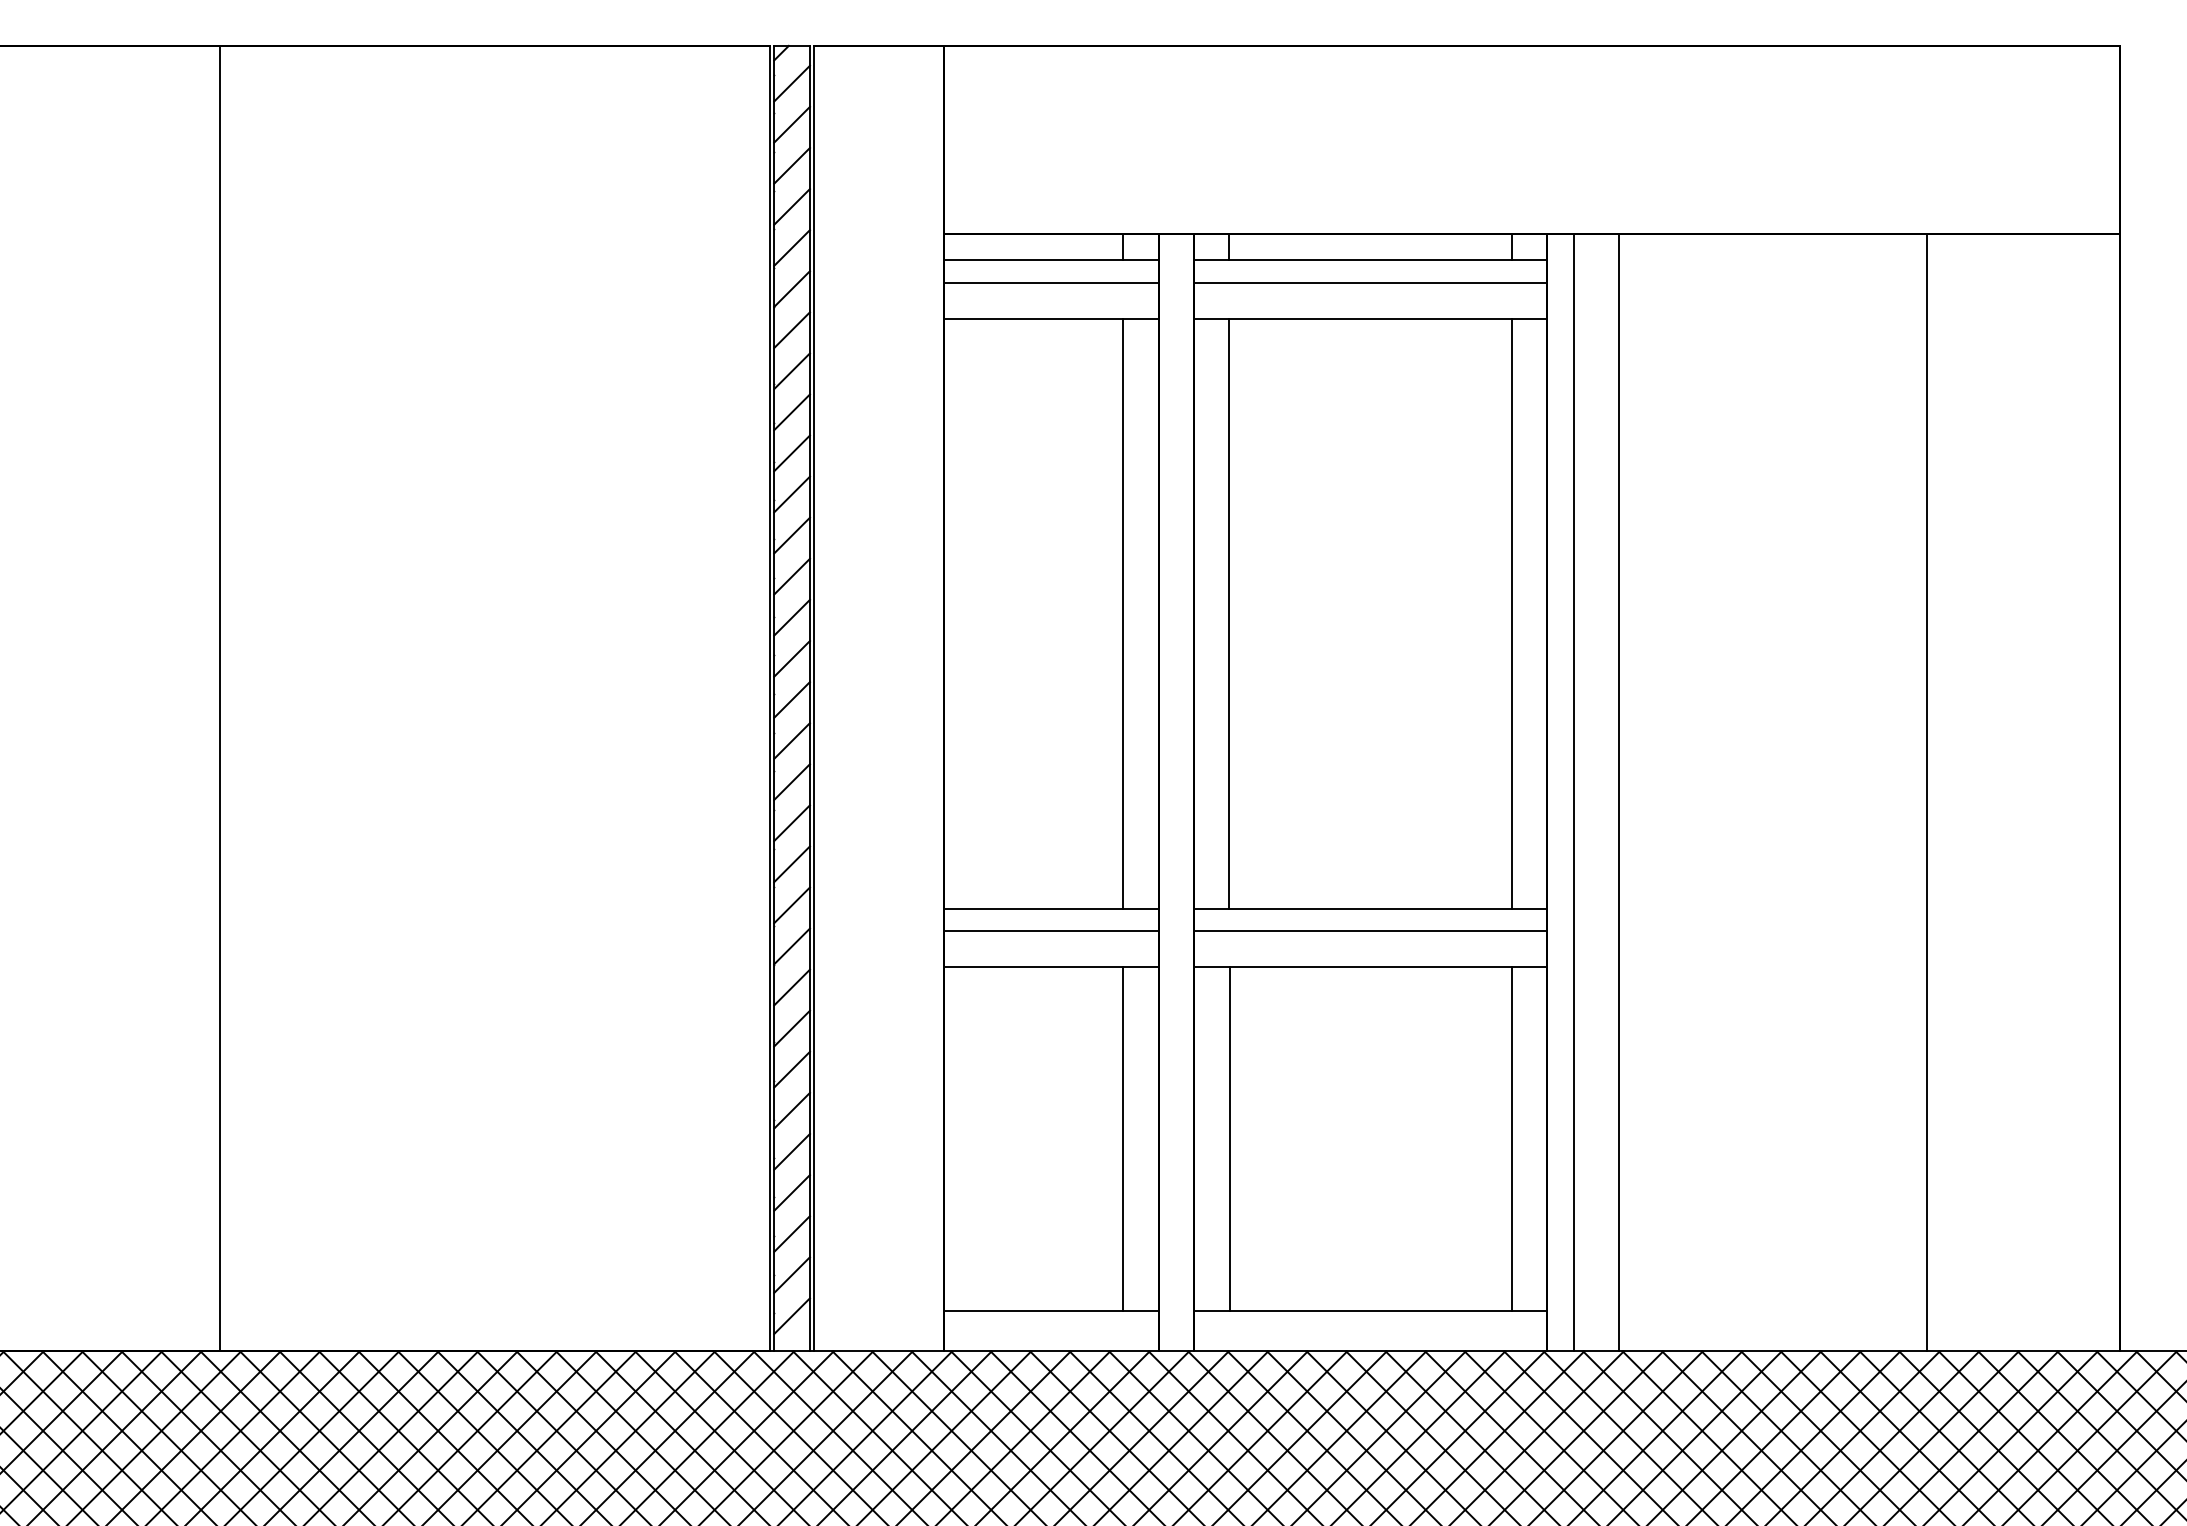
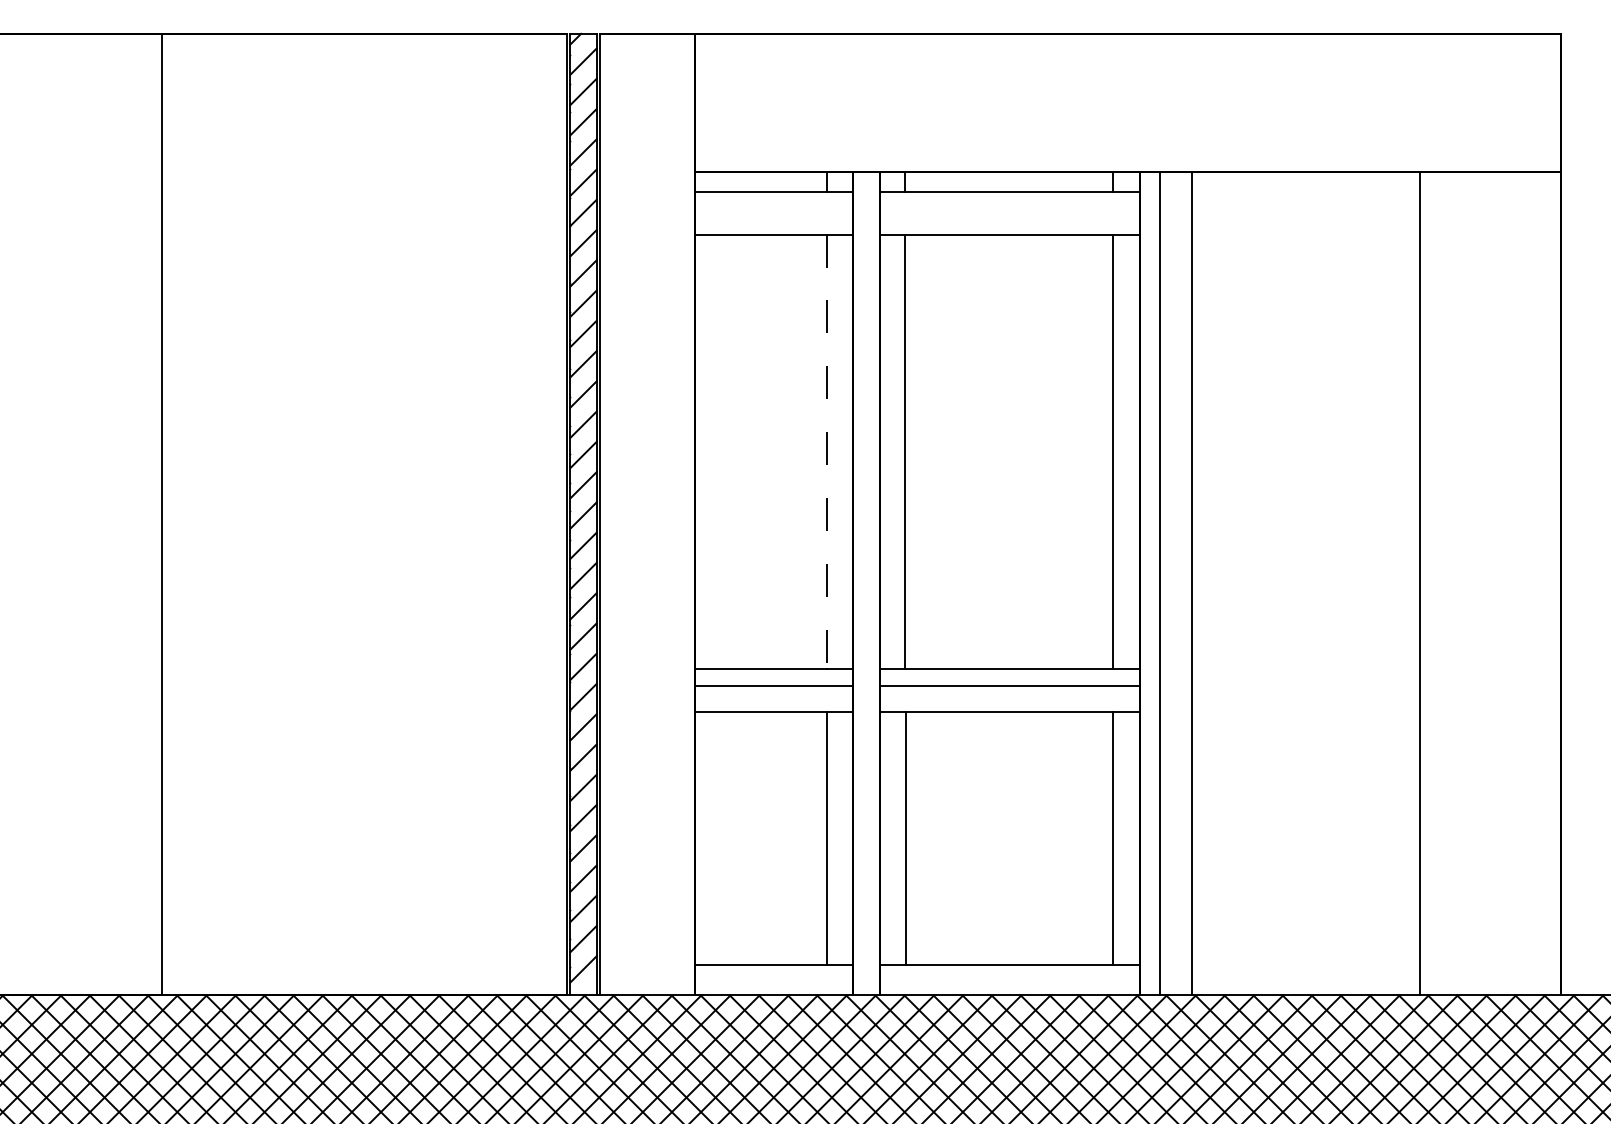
line: (1051, 283) -> (774, 208), removed
line: (1370, 283) -> (1009, 208), removed
line: (1123, 614) -> (827, 452), solid -> dashed

